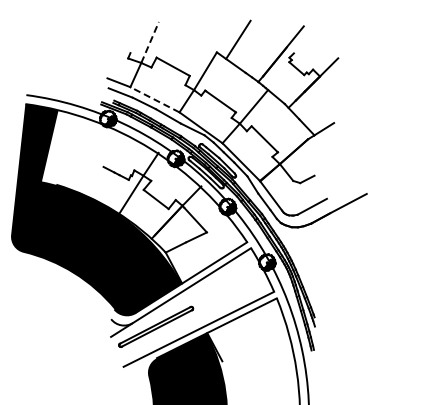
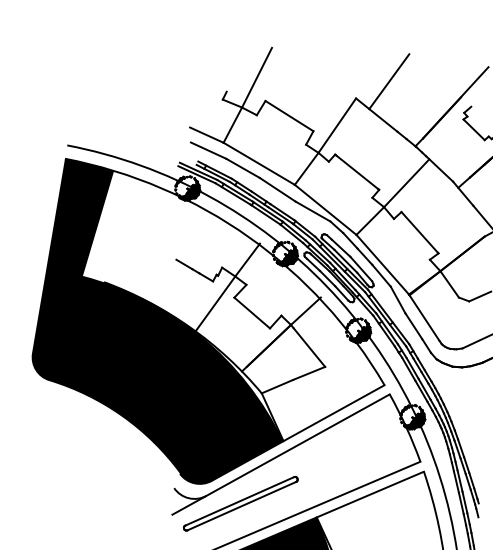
line: (150, 42) -> (257, 77), dashed -> solid
line: (154, 99) -> (258, 163), dashed -> solid

